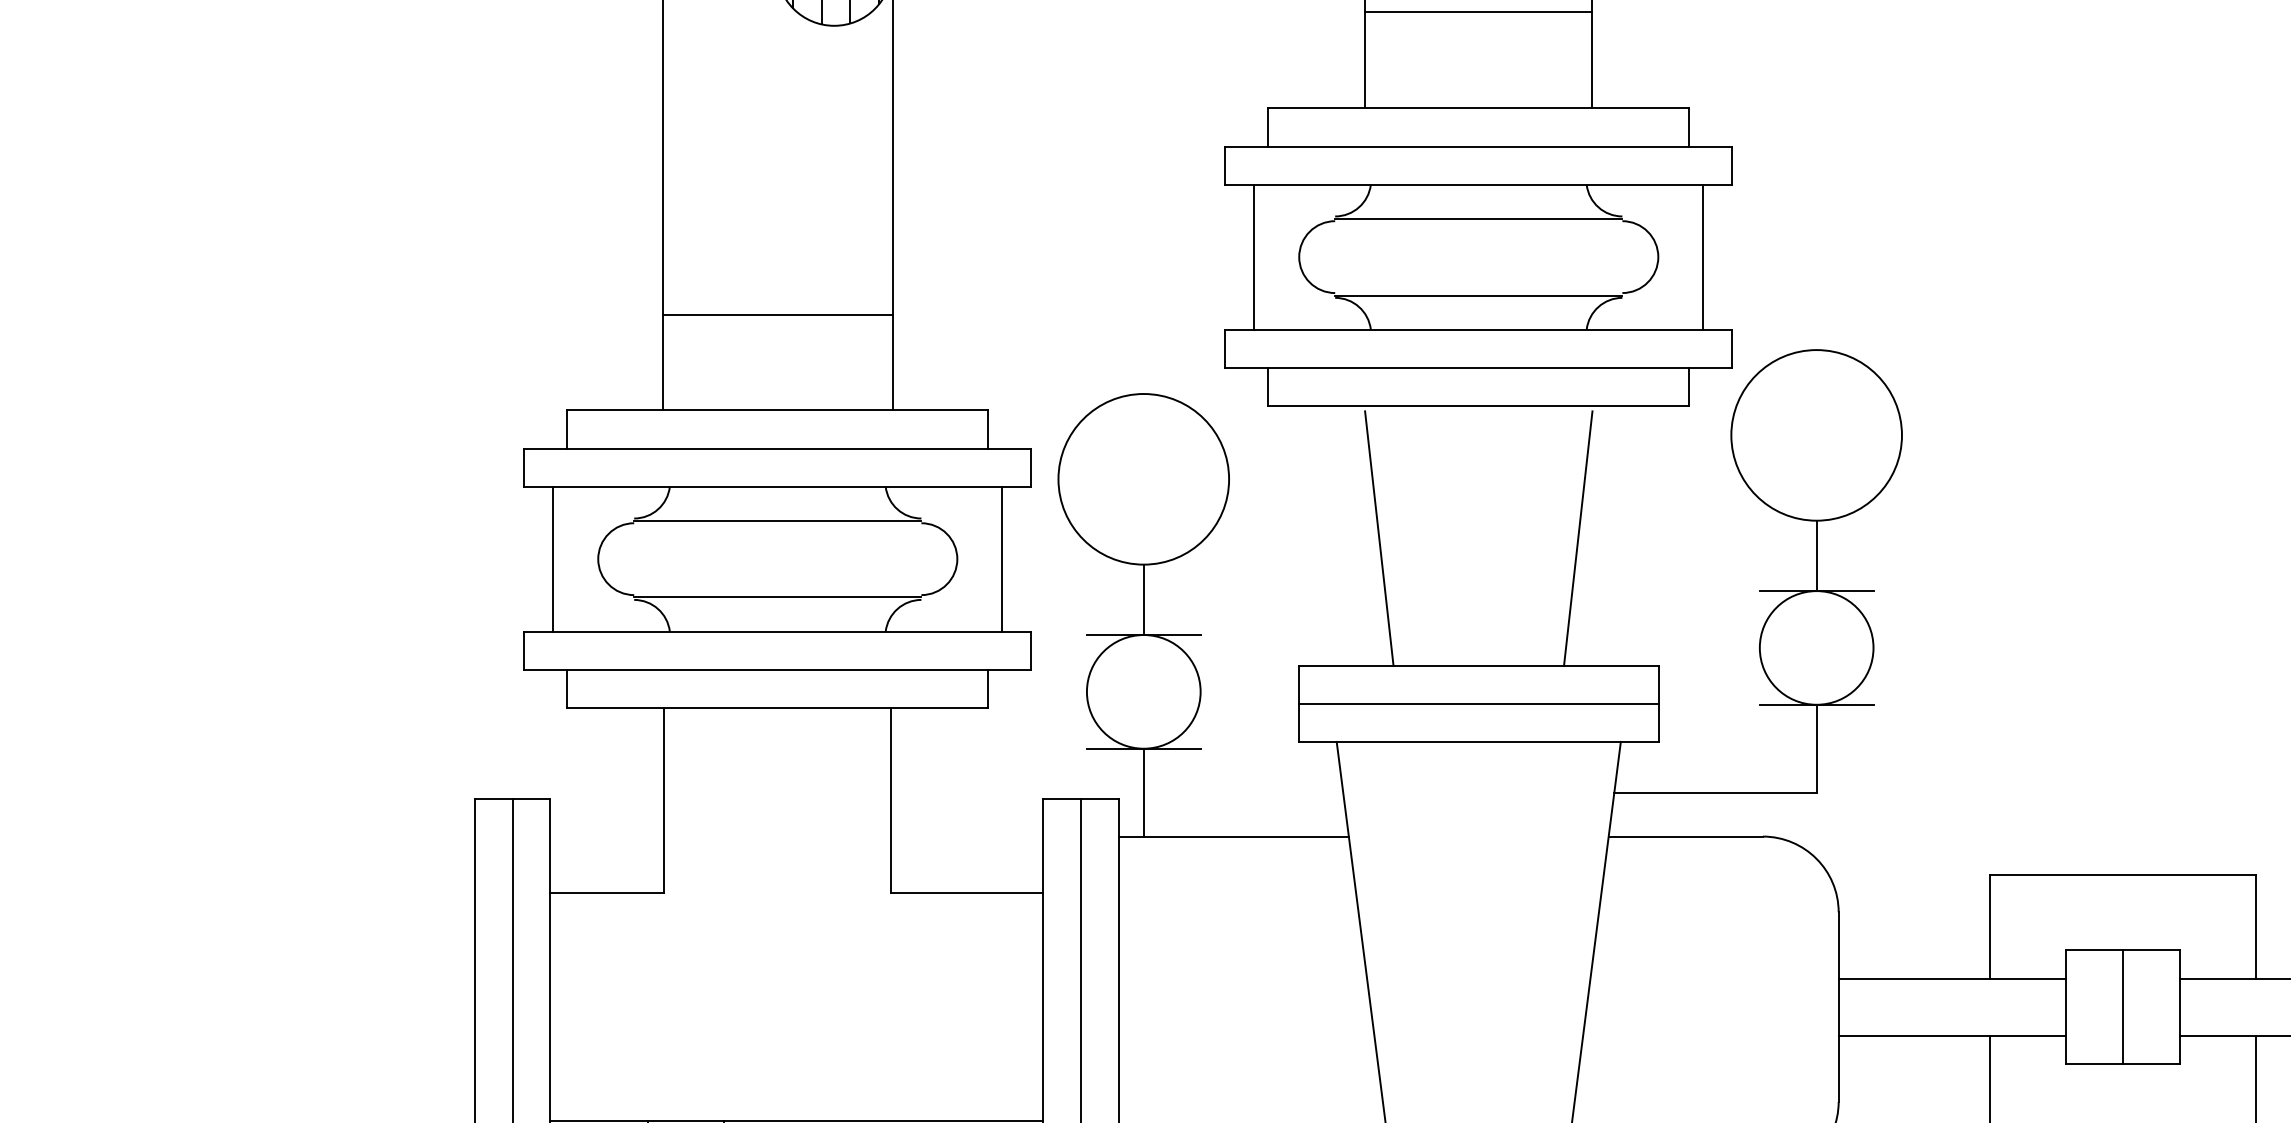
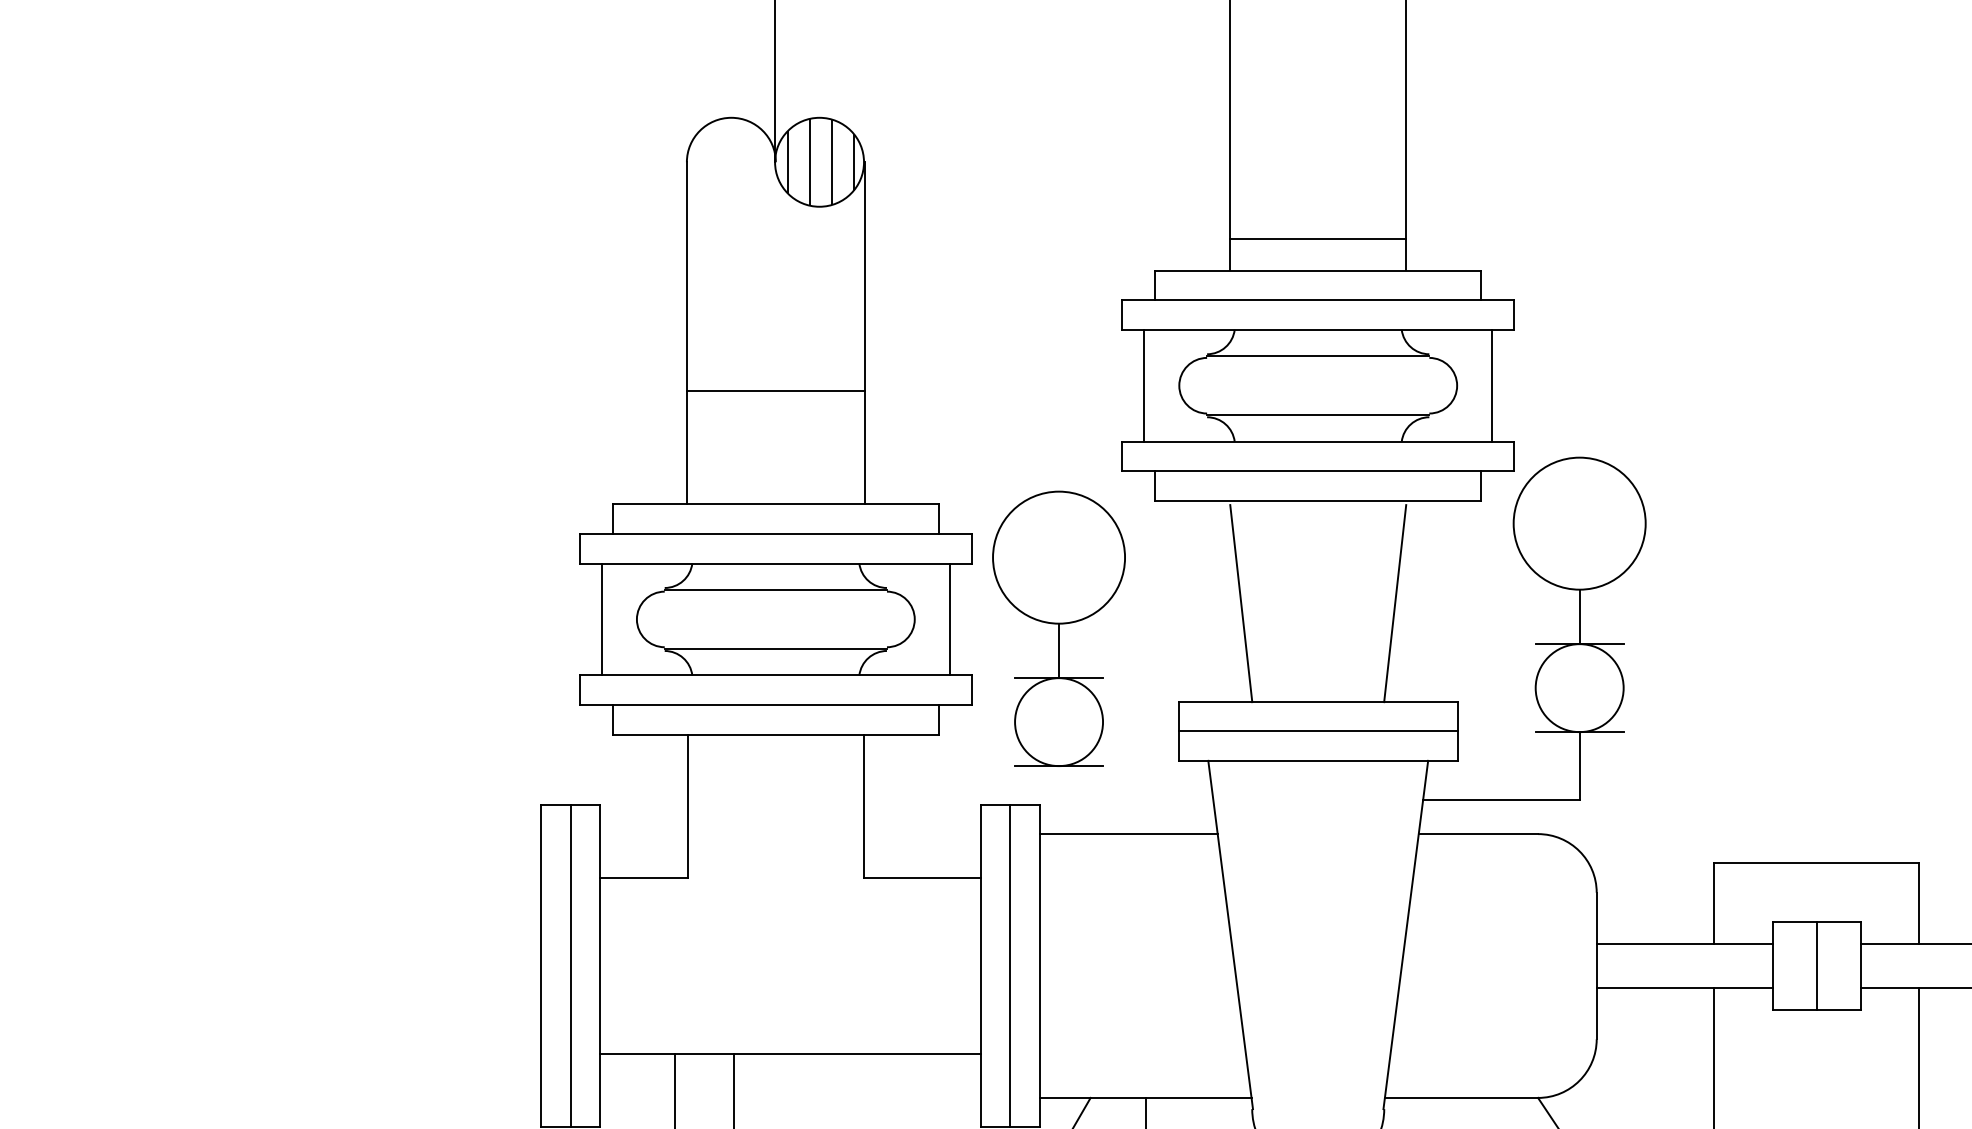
line: (1479, 12) -> (1318, 239), moved
line: (777, 314) -> (775, 391), moved
line: (1144, 793) -> (1059, 800), removed

